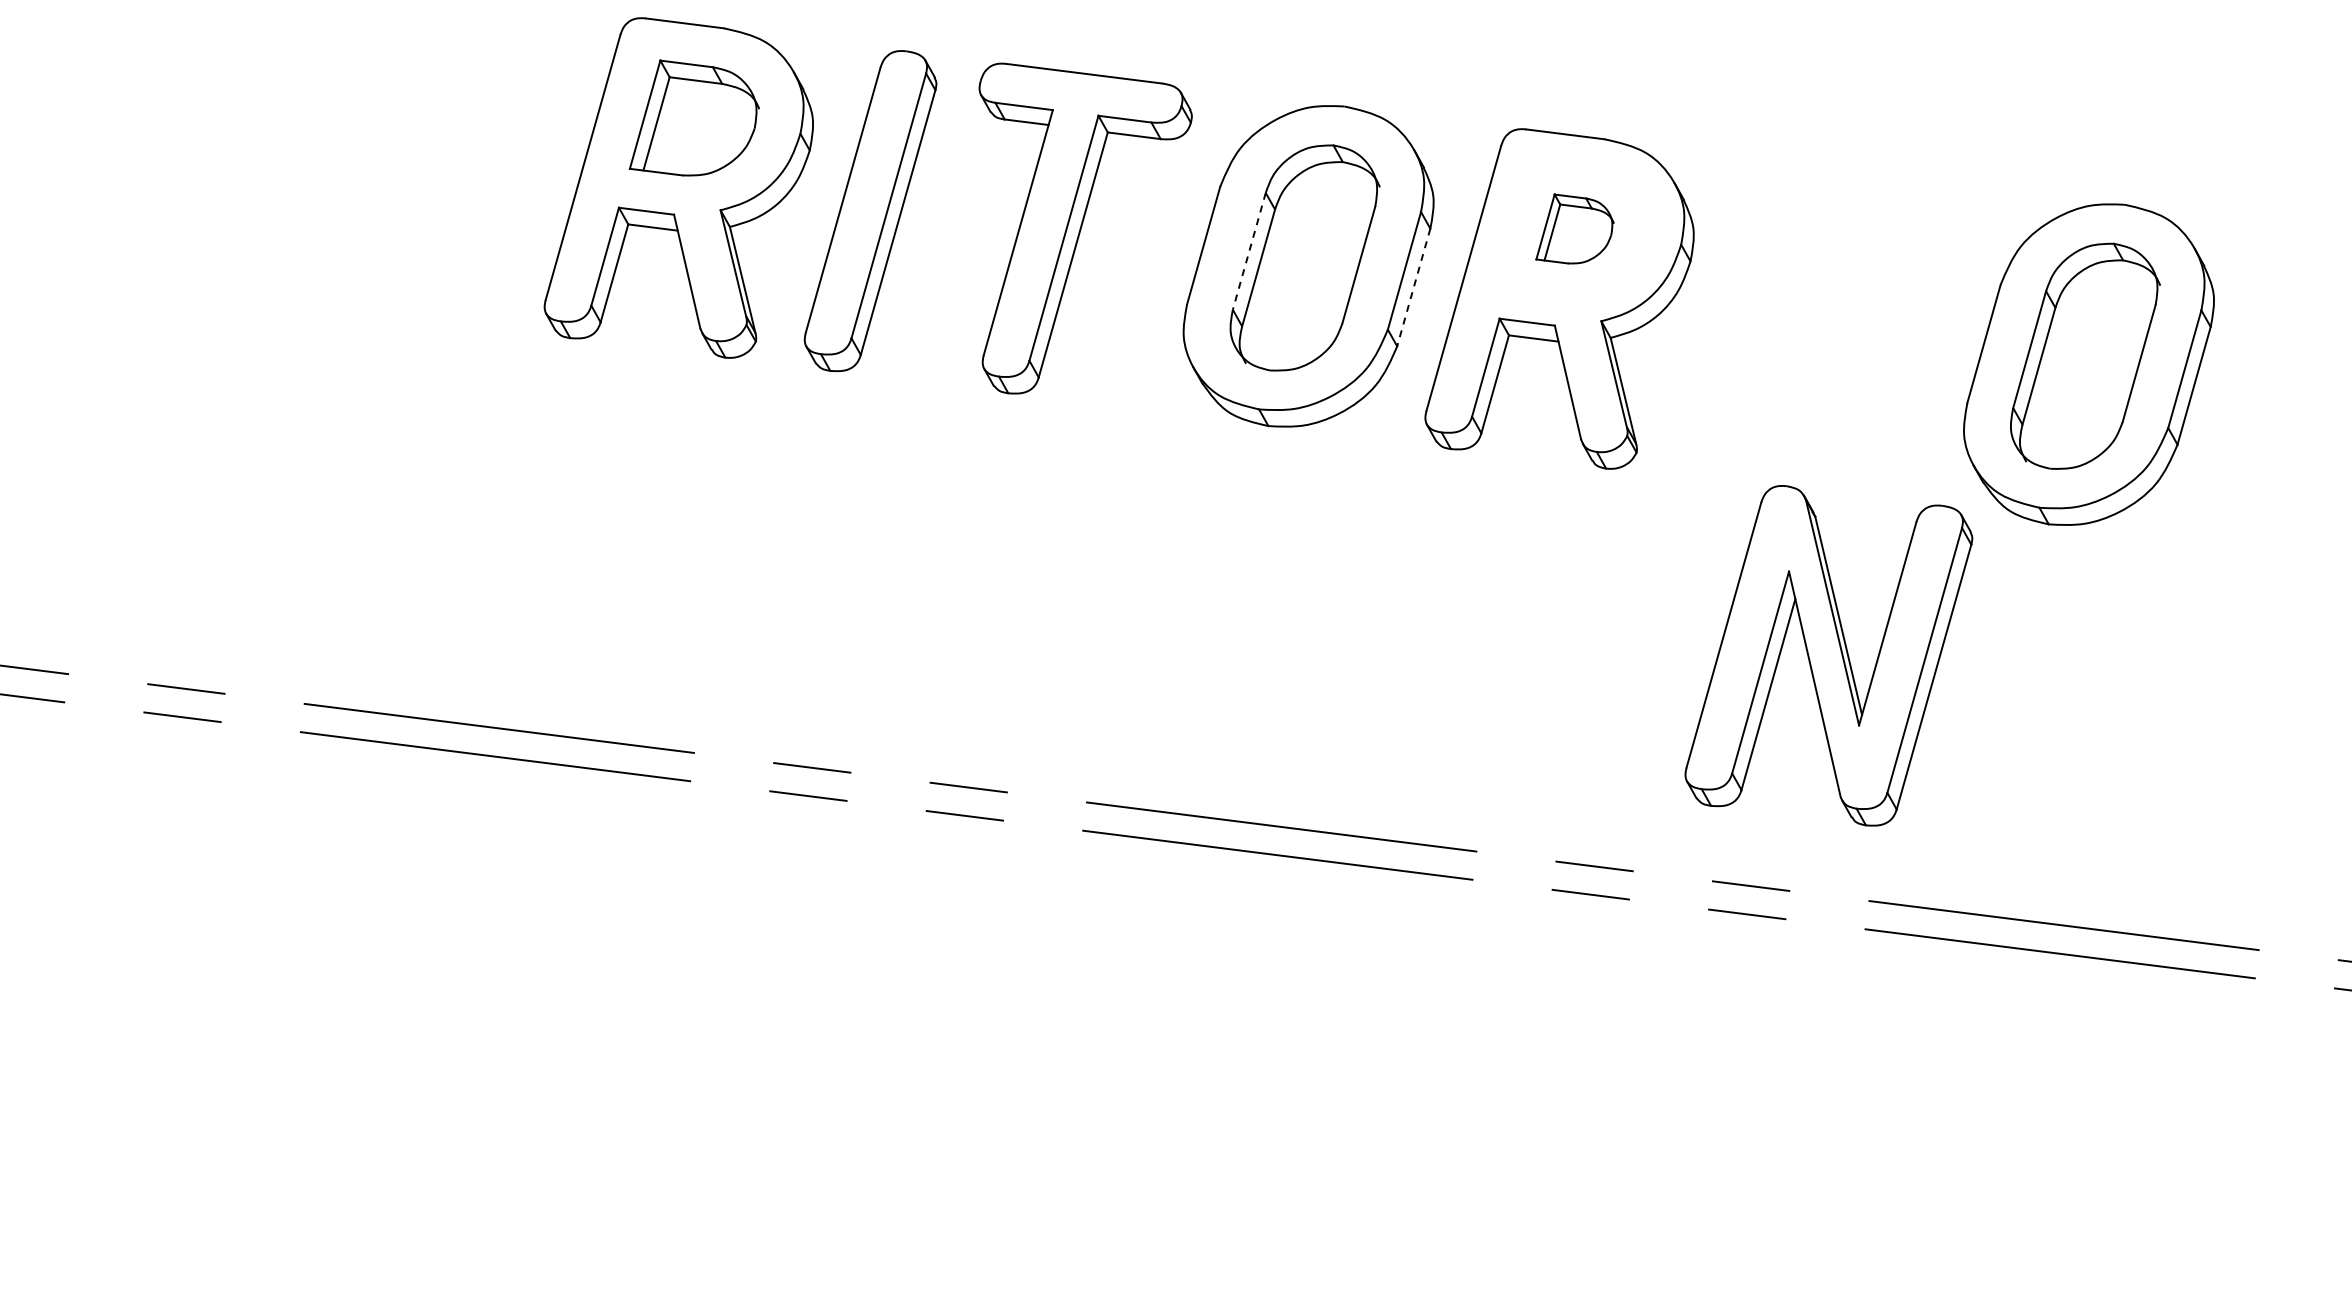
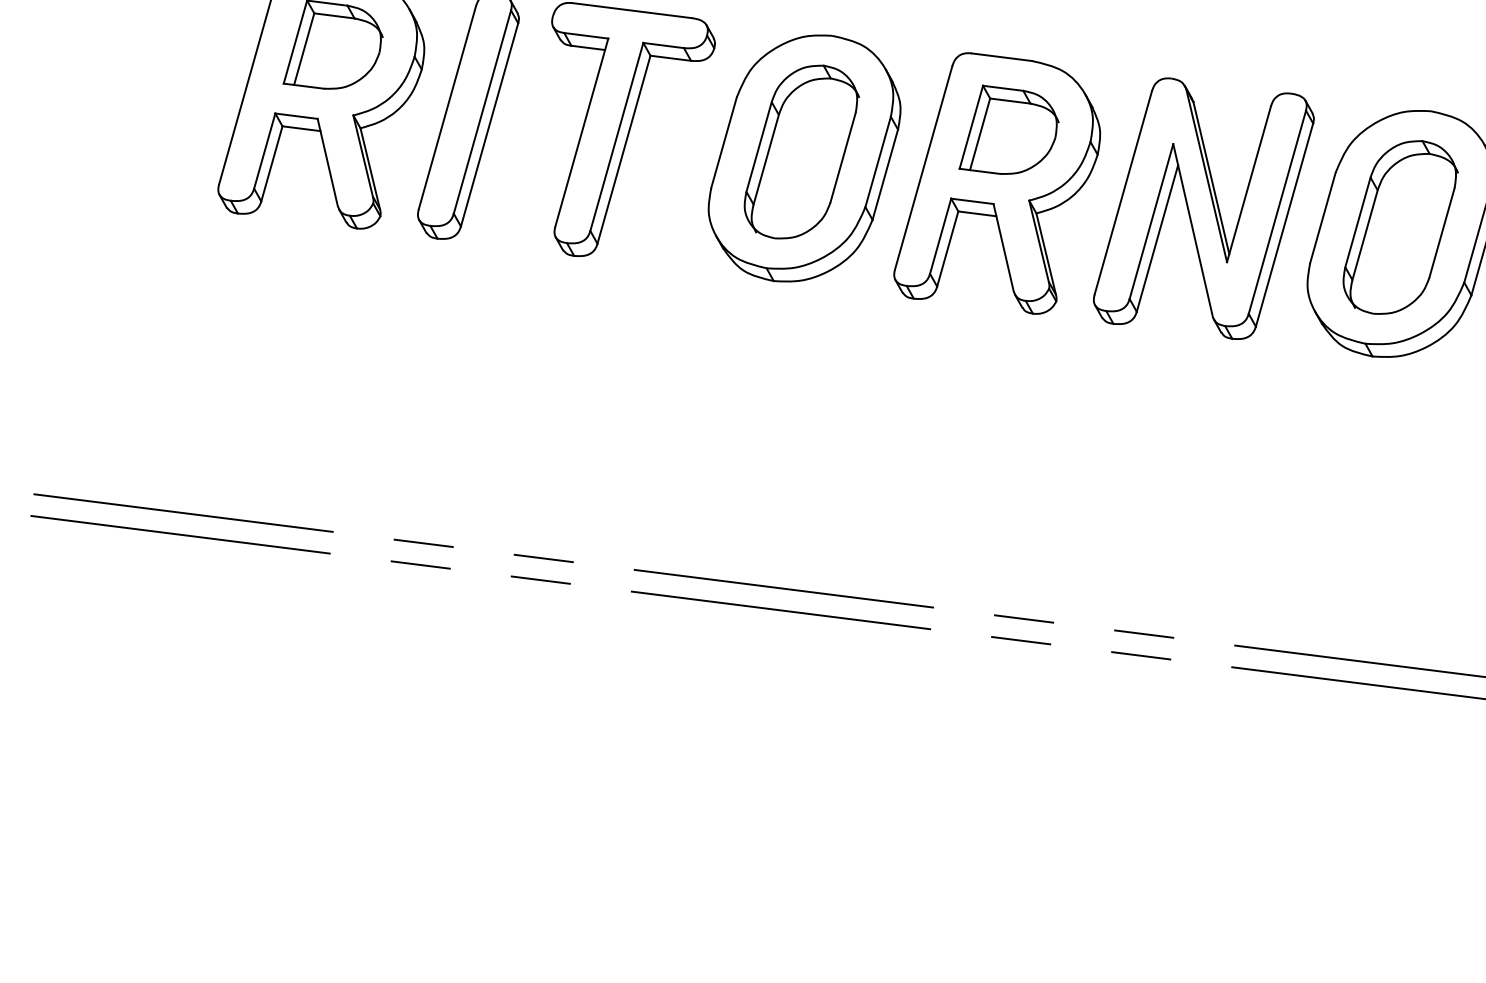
part: (1574, 228) -> (1008, 129), size x1.67
line: (1249, 251) -> (759, 147), dashed -> solid
line: (1413, 288) -> (885, 175), dashed -> solid
part: (1828, 655) -> (1203, 208), moved

